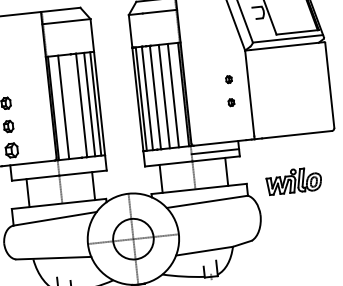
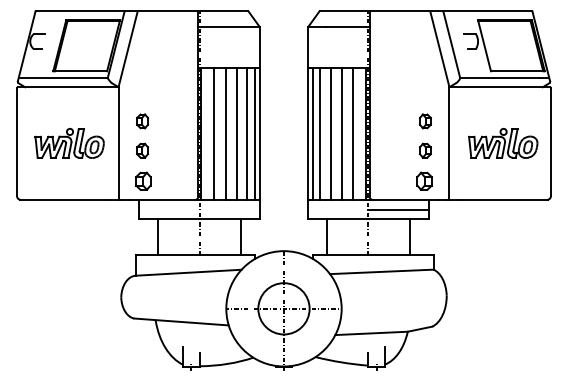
part: (228, 79) -> (424, 121), size x1.67
part: (230, 102) -> (424, 150), size x1.67
line: (72, 105) -> (225, 133), added
part: (233, 126) -> (424, 180), added
part: (294, 181) -> (503, 143), moved

